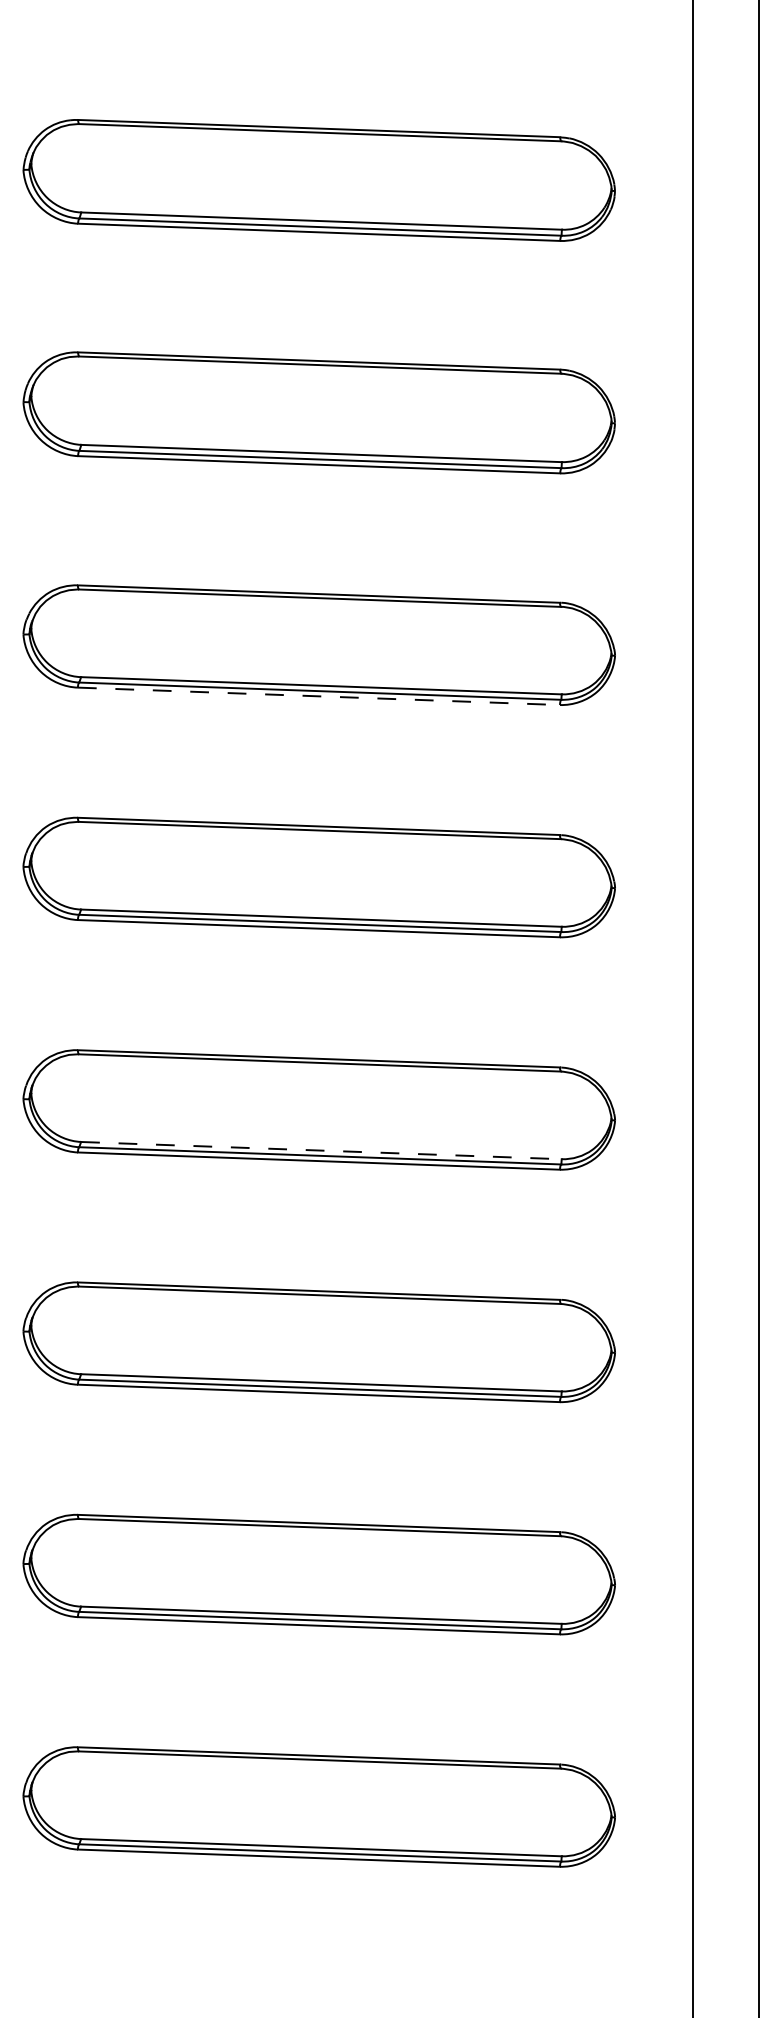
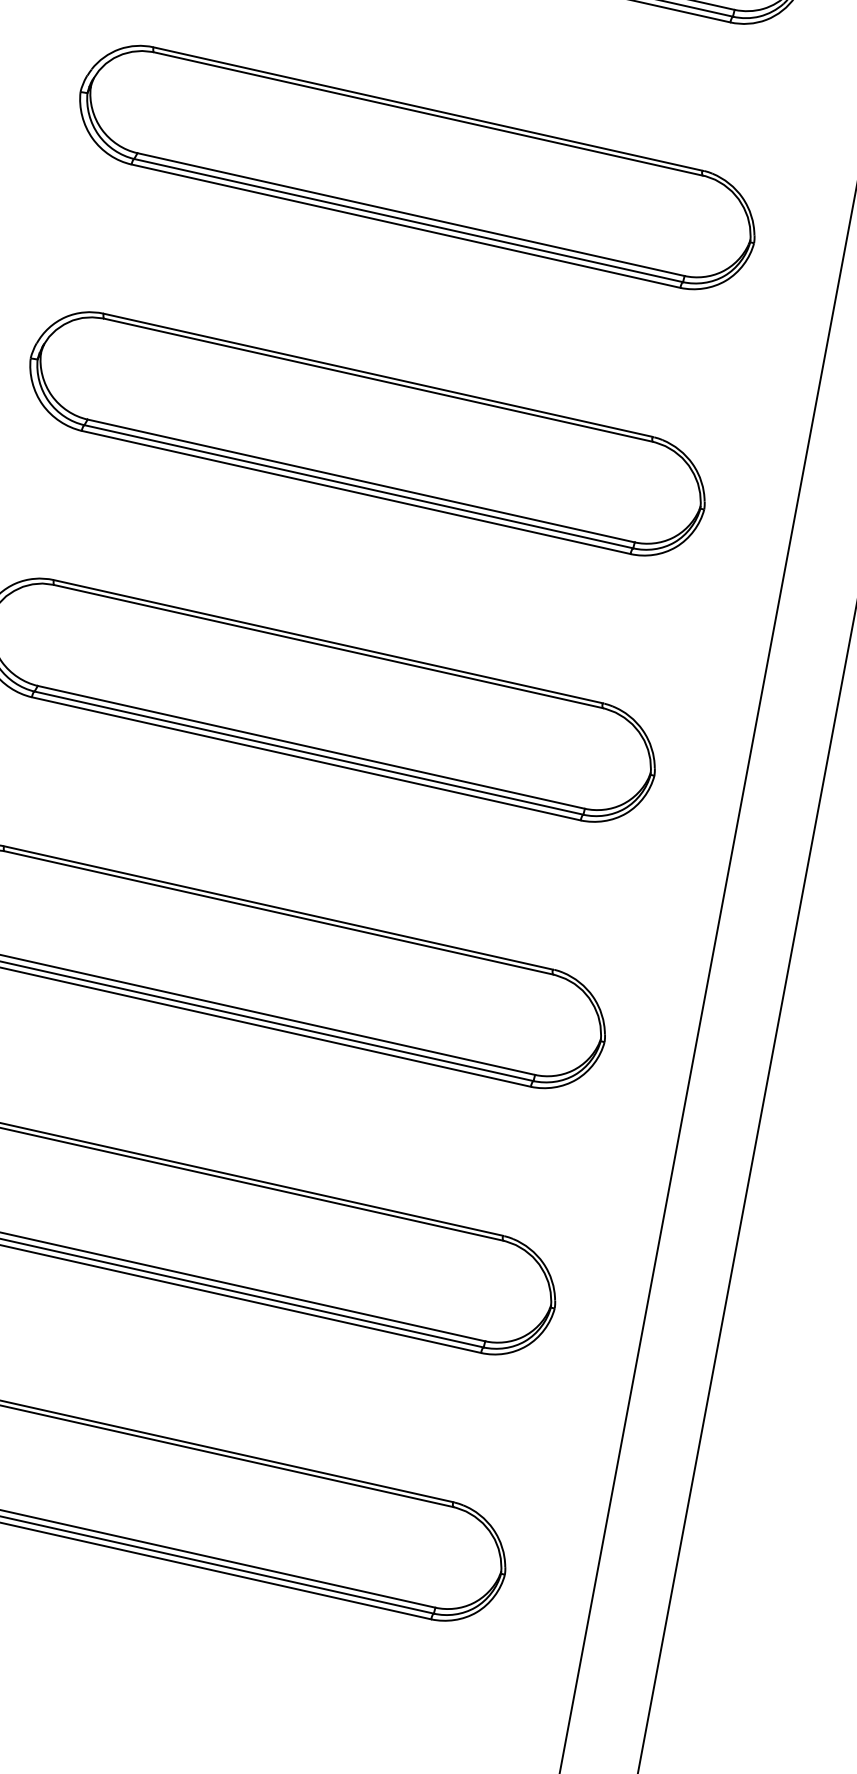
line: (319, 696) -> (406, 226), dashed -> solid
line: (321, 1150) -> (311, 747), dashed -> solid

